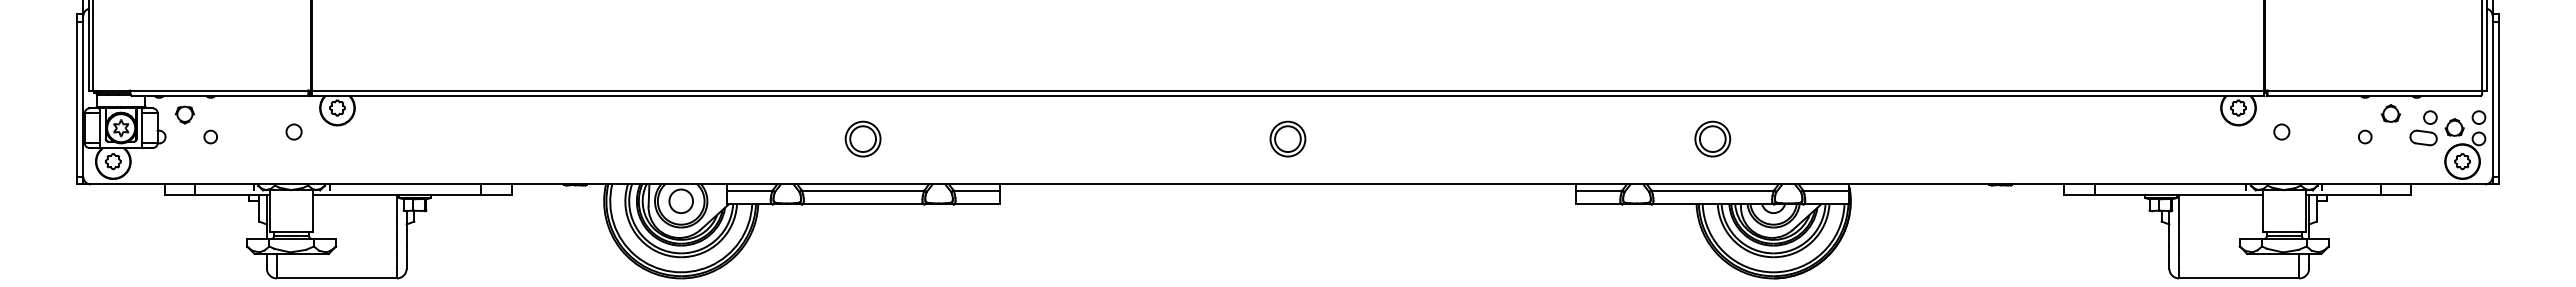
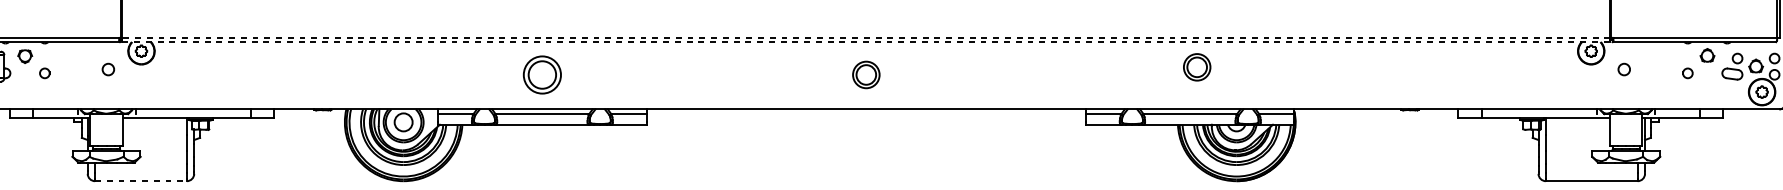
line: (1288, 90) -> (866, 37), solid -> dashed
line: (1288, 96) -> (866, 42), solid -> dashed
part: (862, 138) -> (541, 74), size x1.4
part: (1712, 138) -> (1196, 66), moved
line: (337, 278) -> (141, 181), solid -> dashed

